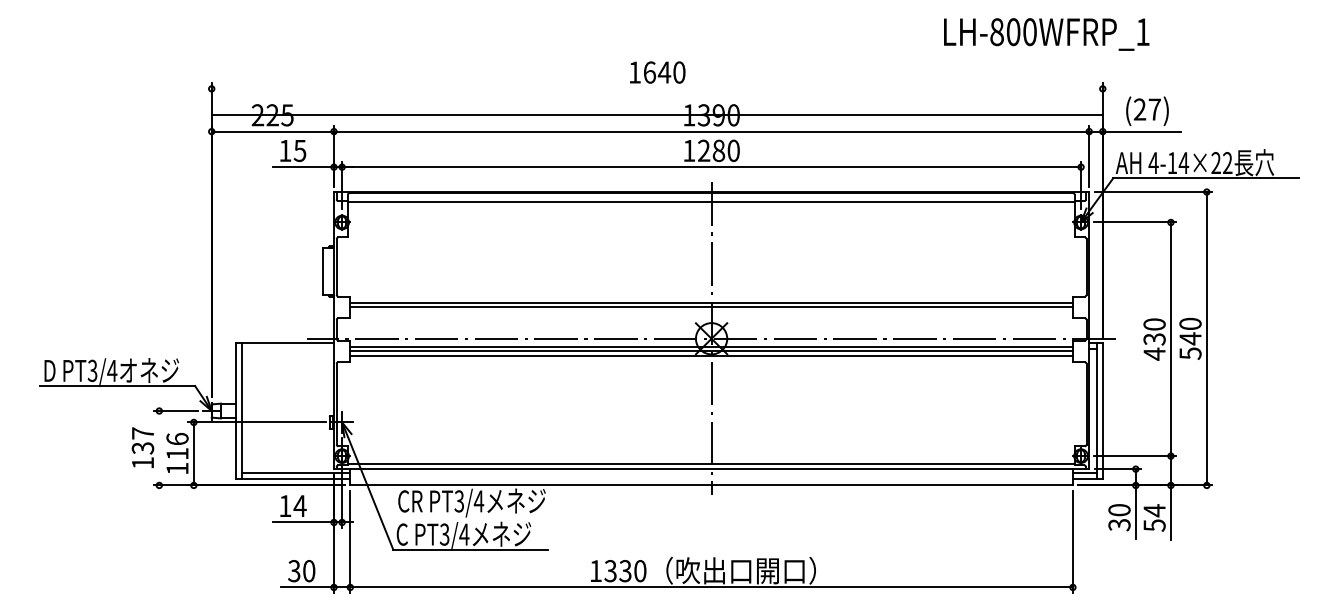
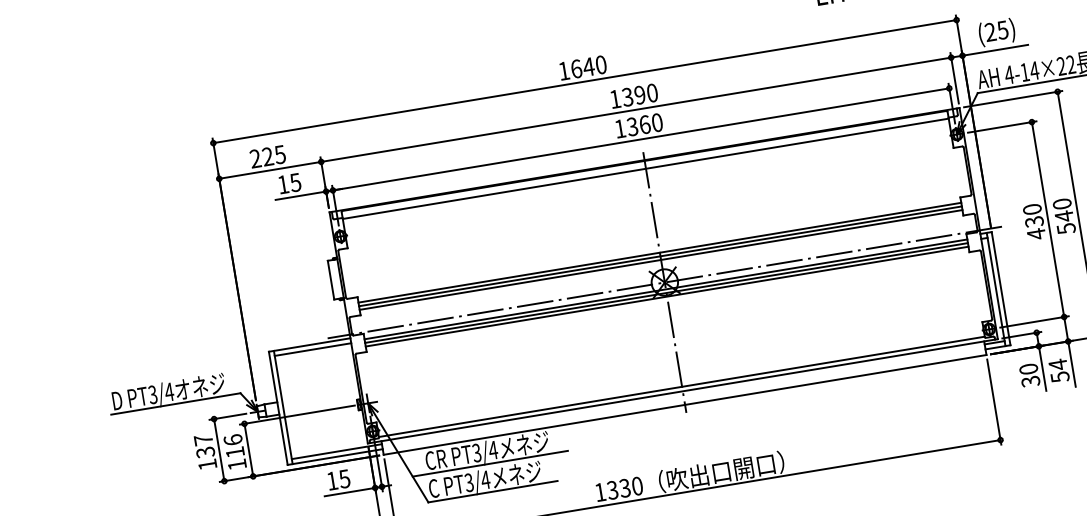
text: (1154, 109) -> (1002, 30), (27) -> (25)
line: (656, 114) -> (584, 81), moved
text: (711, 150) -> (638, 125), 1280 -> 1360
line: (711, 311) -> (660, 259), added
line: (287, 349) -> (312, 350), added
line: (159, 448) -> (219, 450), added
text: (299, 506) -> (344, 479), 14 -> 15
line: (472, 516) -> (489, 463), added

